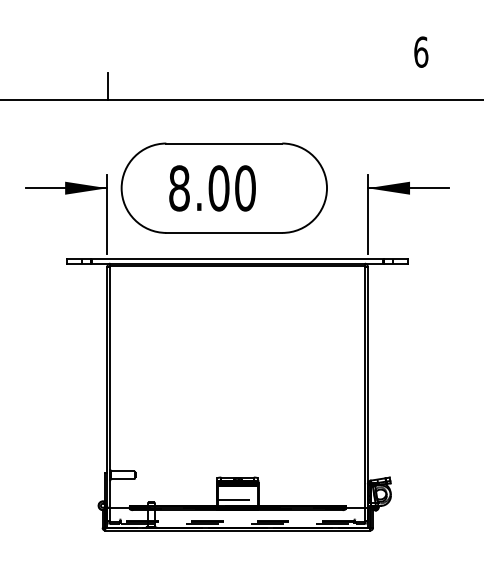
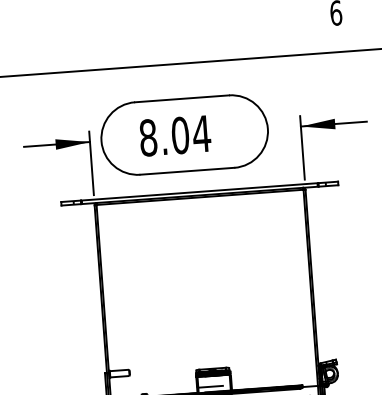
line: (107, 86) -> (83, 59), removed
text: (245, 188) -> (201, 134), 8.00 -> 8.04

